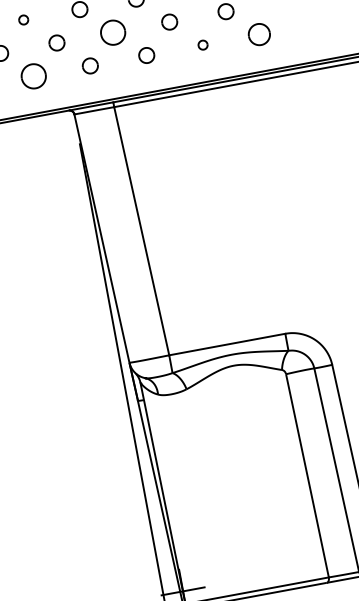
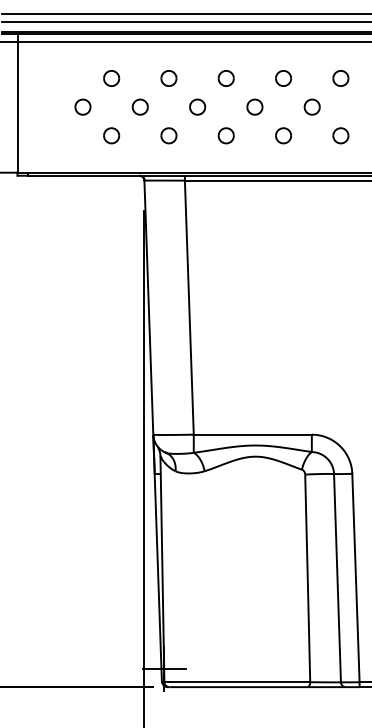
part: (23, 20) -> (111, 78), size x1.67
part: (113, 31) -> (197, 106), size x0.62
part: (258, 34) -> (340, 135), size x0.71
part: (202, 44) -> (283, 135), size x1.67
part: (33, 76) -> (111, 135), size x0.62

